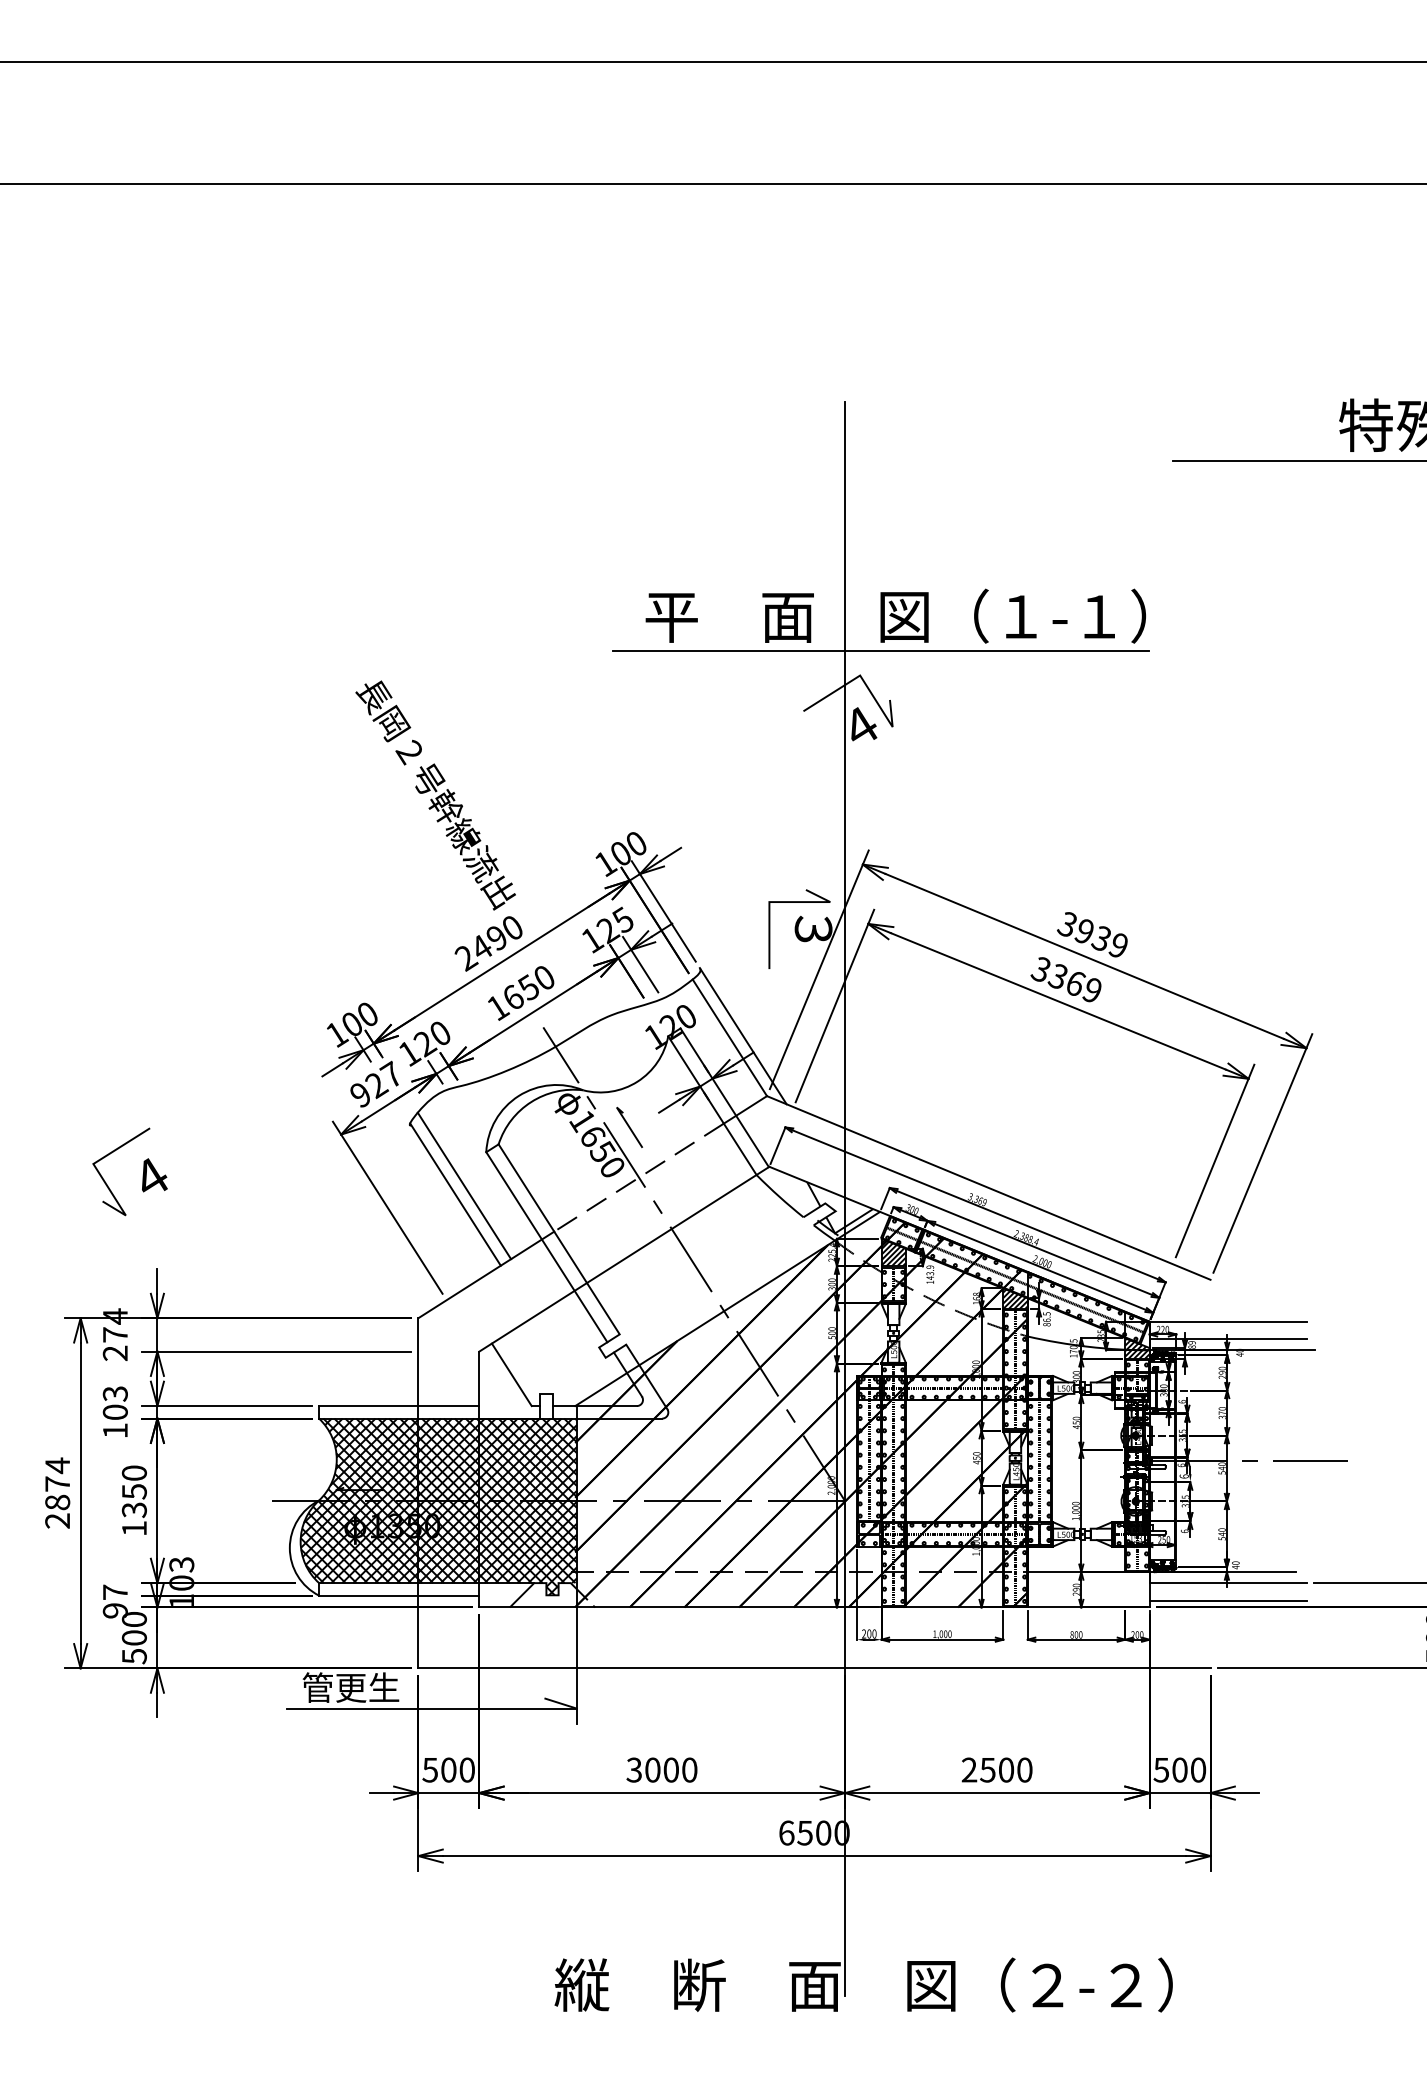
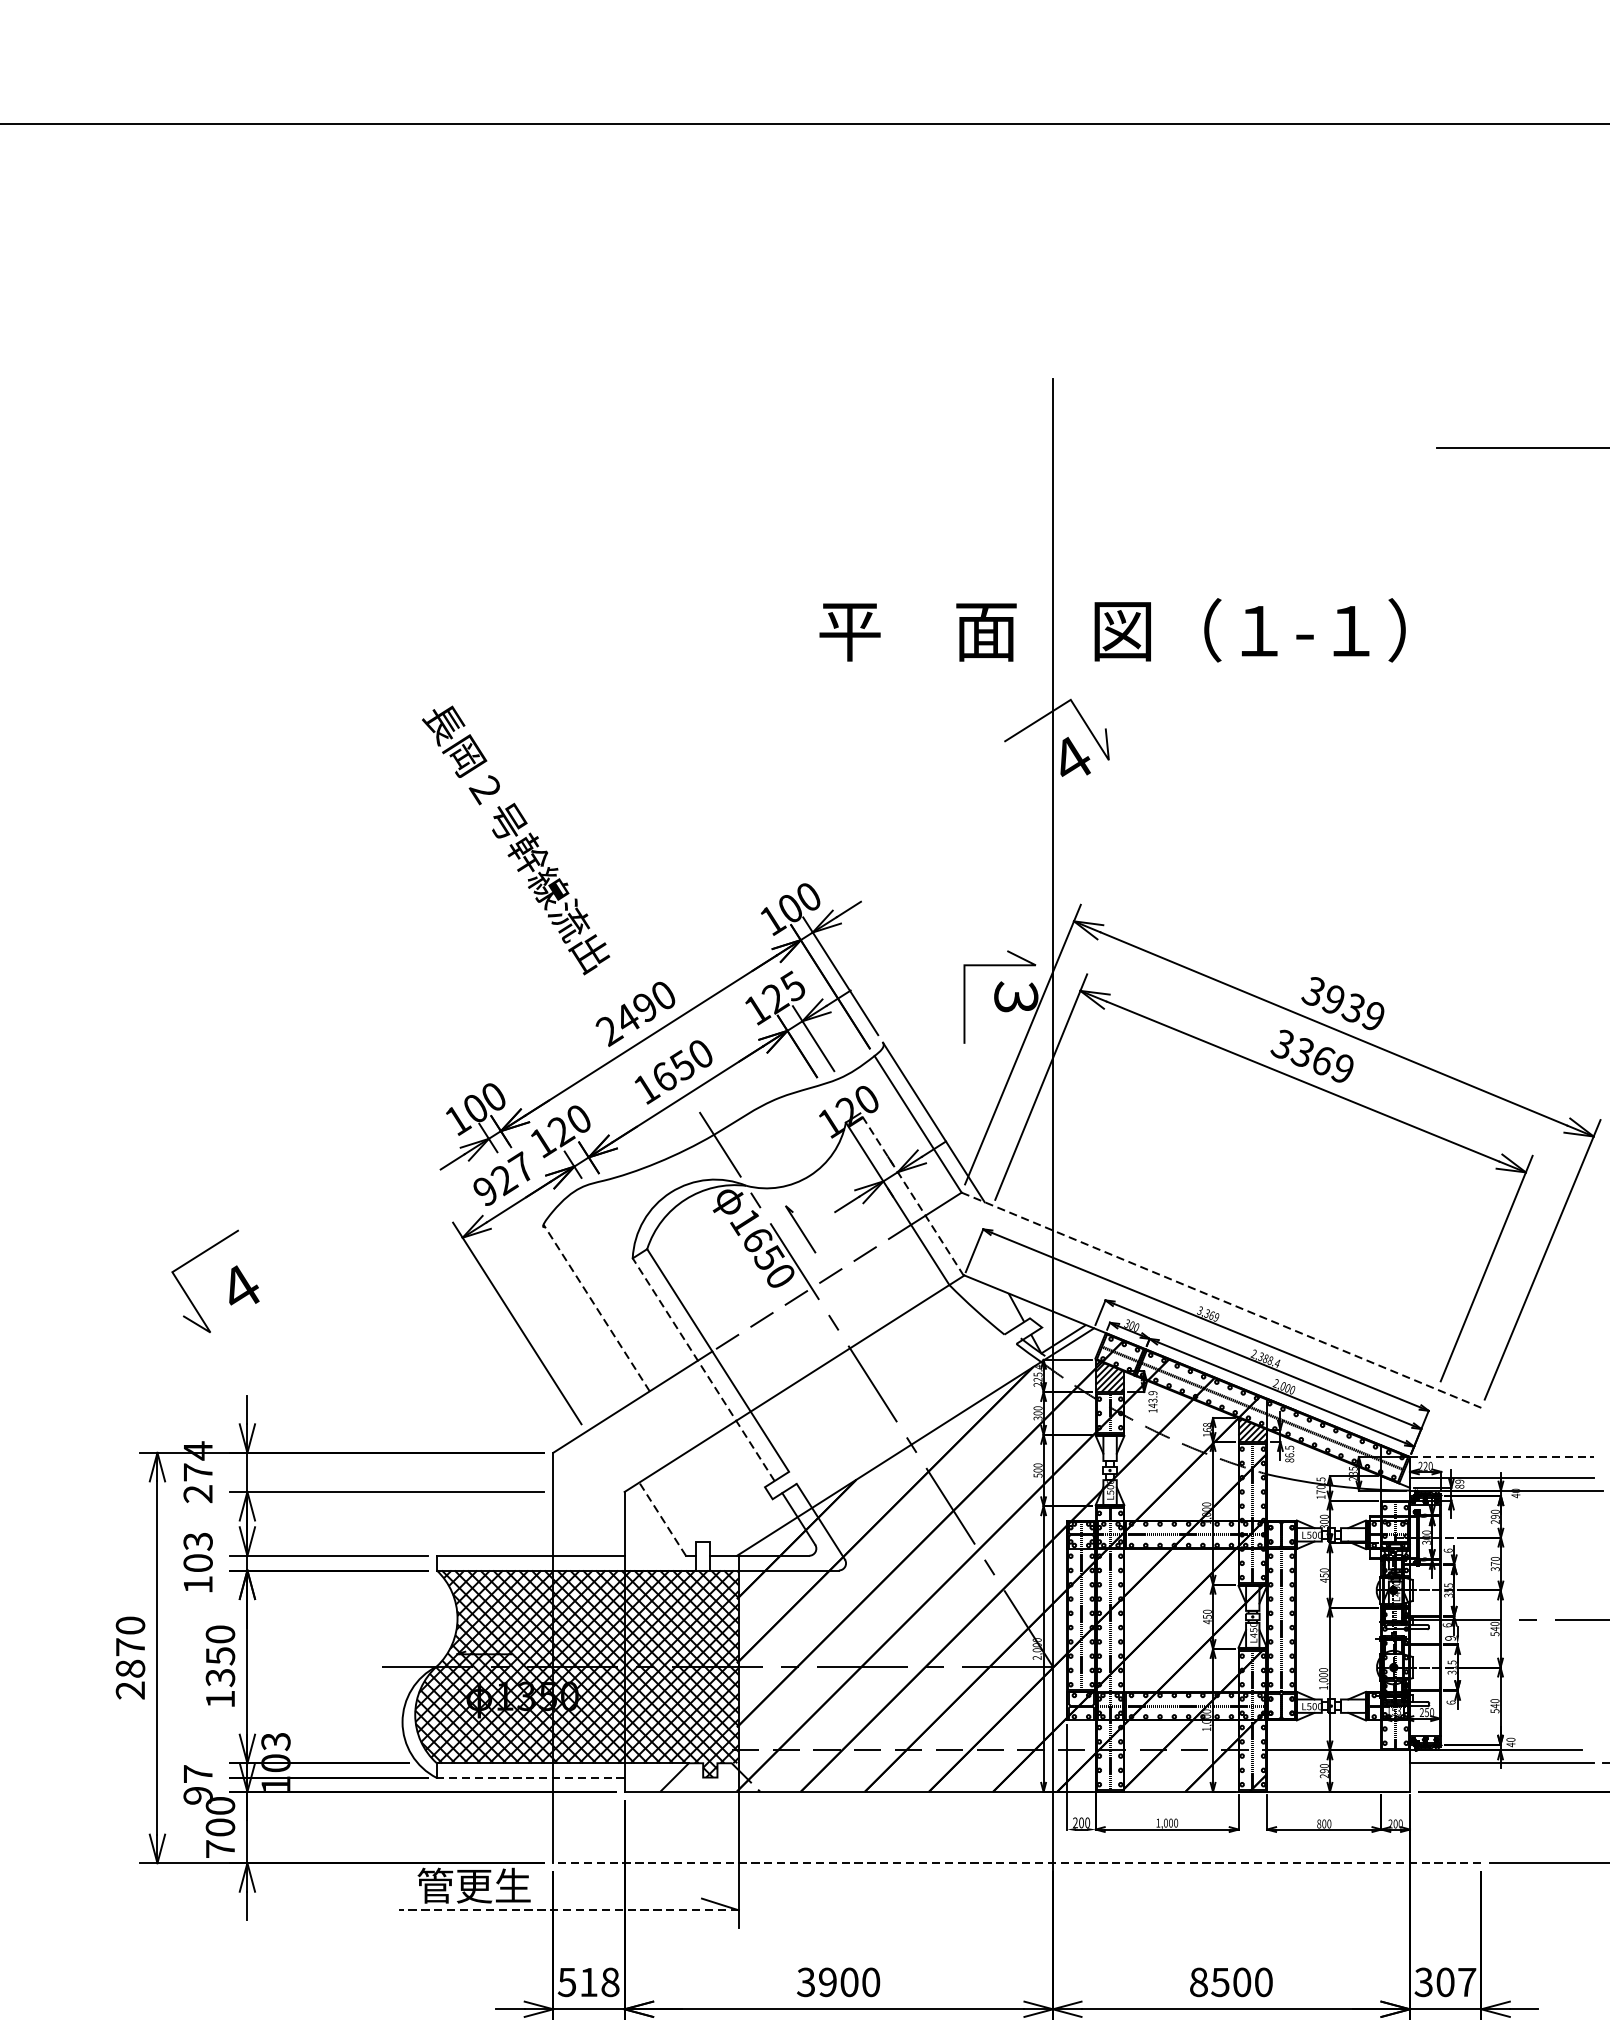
line: (880, 651) -> (1094, 671), removed
text: (435, 795) -> (515, 840), moved
line: (724, 1097) -> (911, 1194), solid -> dashed
line: (464, 1185) -> (607, 1297), removed
line: (988, 1187) -> (1221, 1299), solid -> dashed
line: (455, 1194) -> (596, 1307), solid -> dashed
line: (546, 1247) -> (703, 1370), solid -> dashed
line: (1228, 1321) -> (1502, 1456), solid -> dashed
hatch: (1137, 1348) -> (1395, 1488), removed
line: (511, 1374) -> (662, 1518), solid -> dashed
text: (57, 1465) -> (130, 1625), 2874 -> 2870
text: (1183, 1476) -> (1449, 1638), 6 -> 9
line: (398, 1595) -> (529, 1777), solid -> dashed
line: (1227, 1600) -> (1501, 1783), removed
text: (134, 1656) -> (220, 1849), 500 -> 700
line: (813, 1668) -> (1016, 1863), solid -> dashed
line: (431, 1708) -> (568, 1910), solid -> dashed
text: (457, 1769) -> (599, 1981), 500 -> 518
text: (652, 1769) -> (827, 1981), 3000 -> 3900
text: (969, 1769) -> (1198, 1981), 2500 -> 8500
text: (1180, 1769) -> (1446, 1981), 500 -> 307

